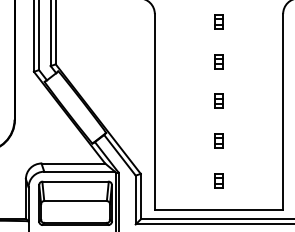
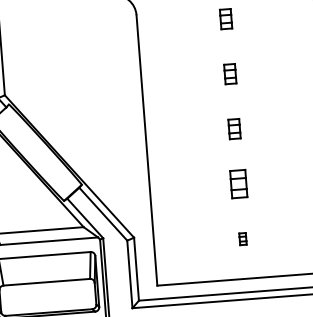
part: (218, 140) -> (238, 183), size x1.4
part: (218, 180) -> (242, 238), size x0.6

